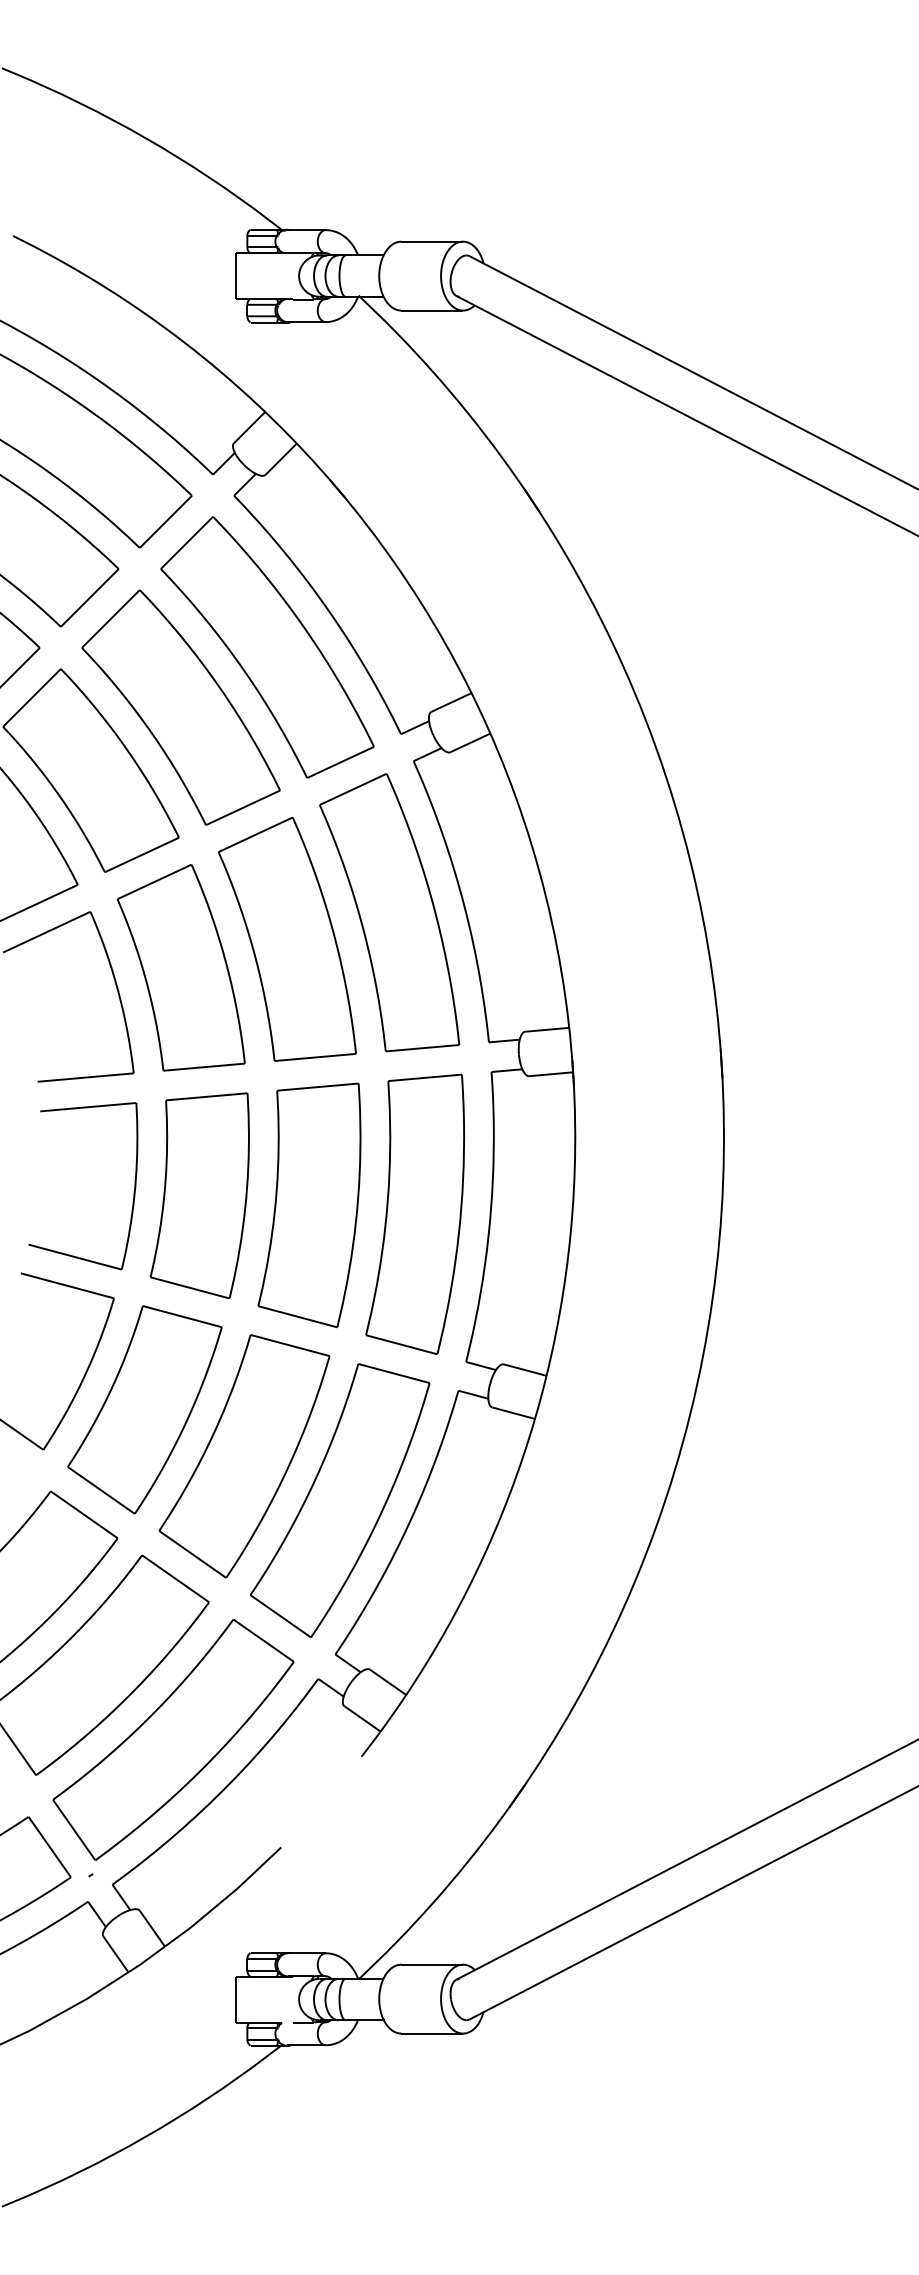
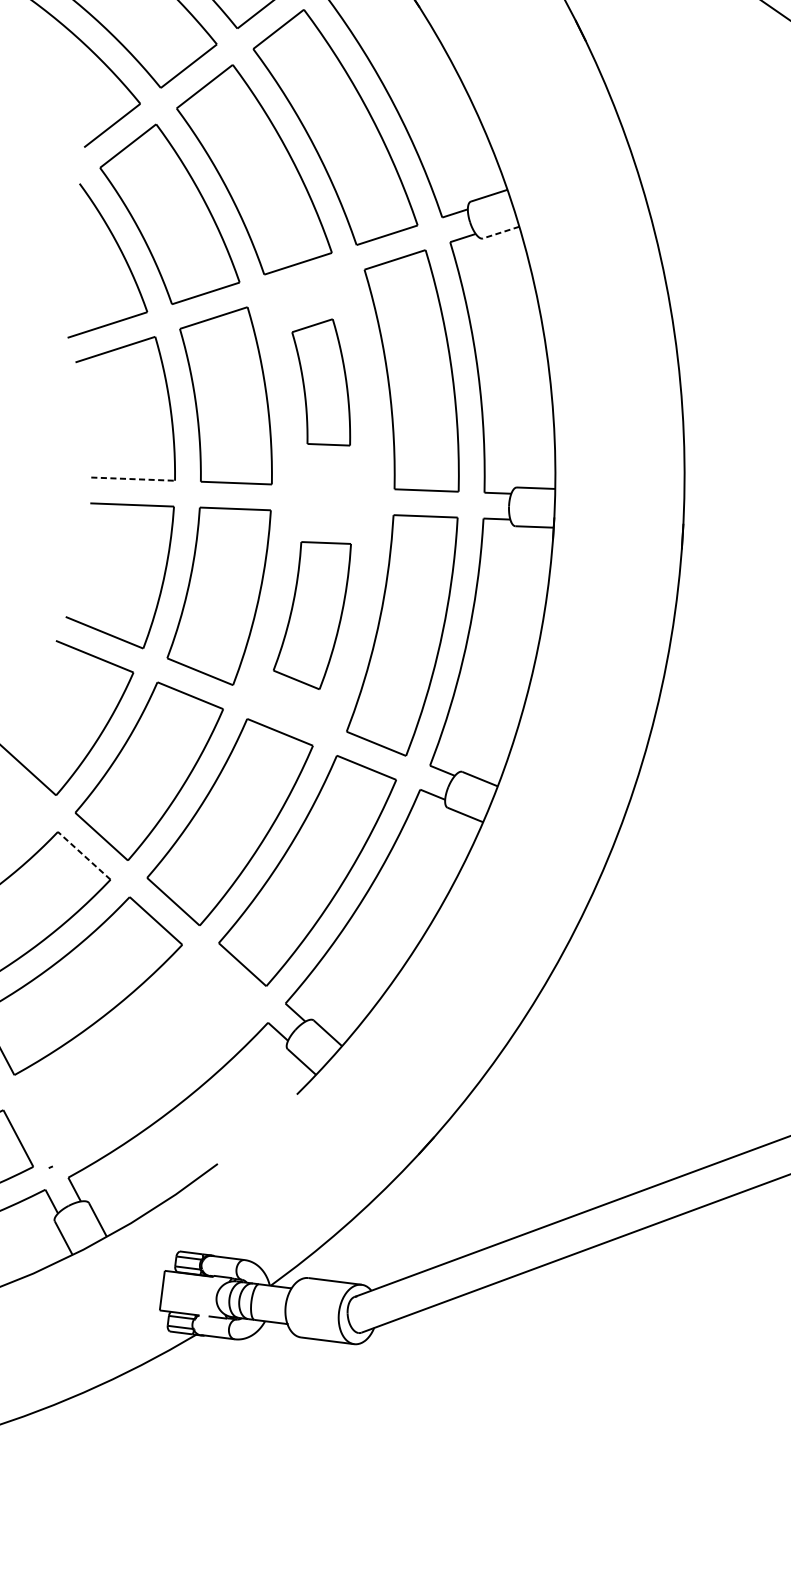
line: (469, 743) -> (500, 233), solid -> dashed
part: (287, 938) -> (322, 381), size x0.6
line: (86, 1077) -> (133, 479), solid -> dashed
part: (309, 1205) -> (312, 613), size x0.7
line: (84, 1514) -> (84, 855), solid -> dashed
part: (173, 1739) -> (136, 1059), removed

